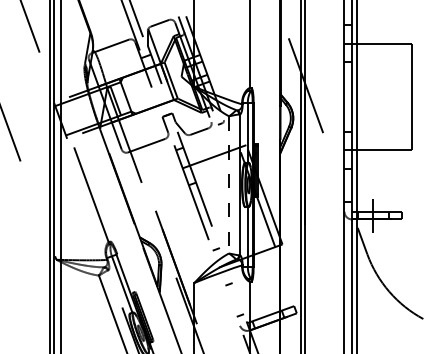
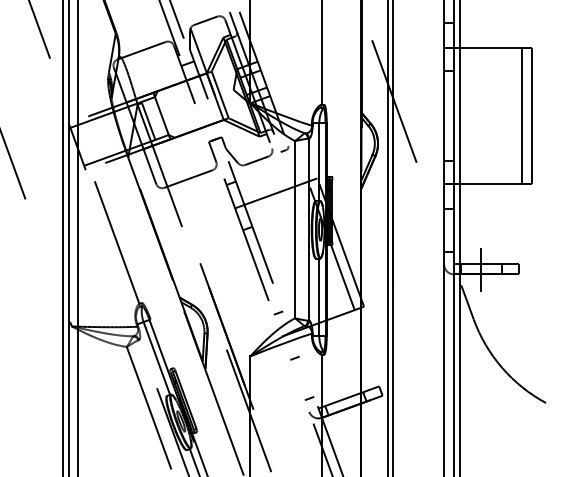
line: (404, 96) -> (521, 115), added
line: (228, 184) -> (294, 229), dashed -> solid

